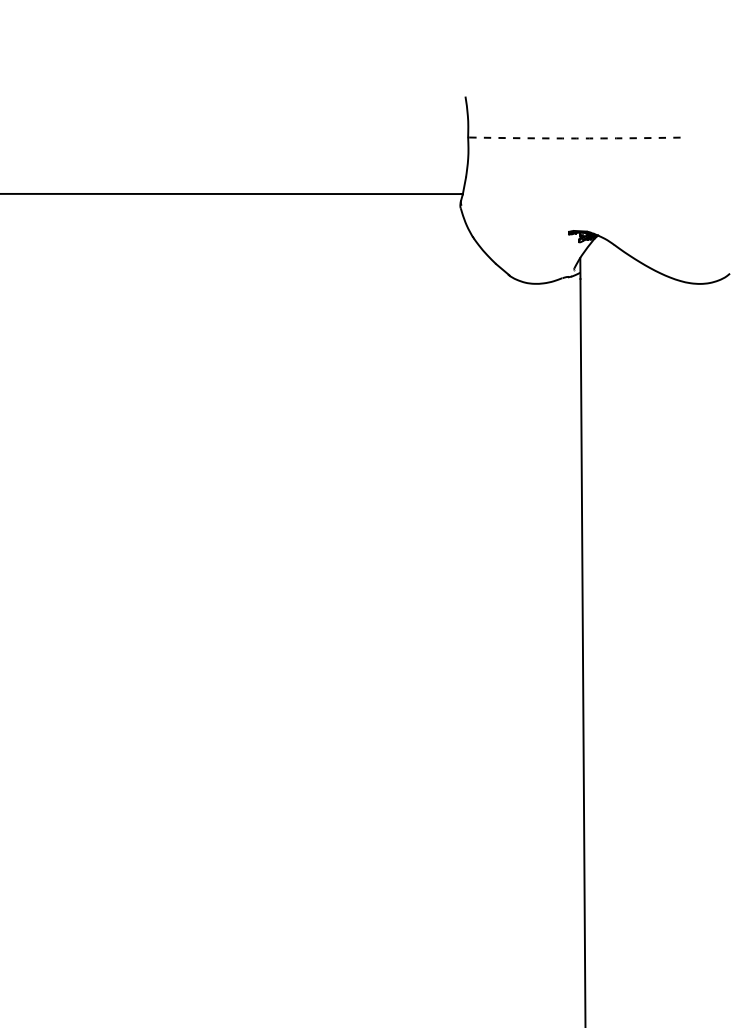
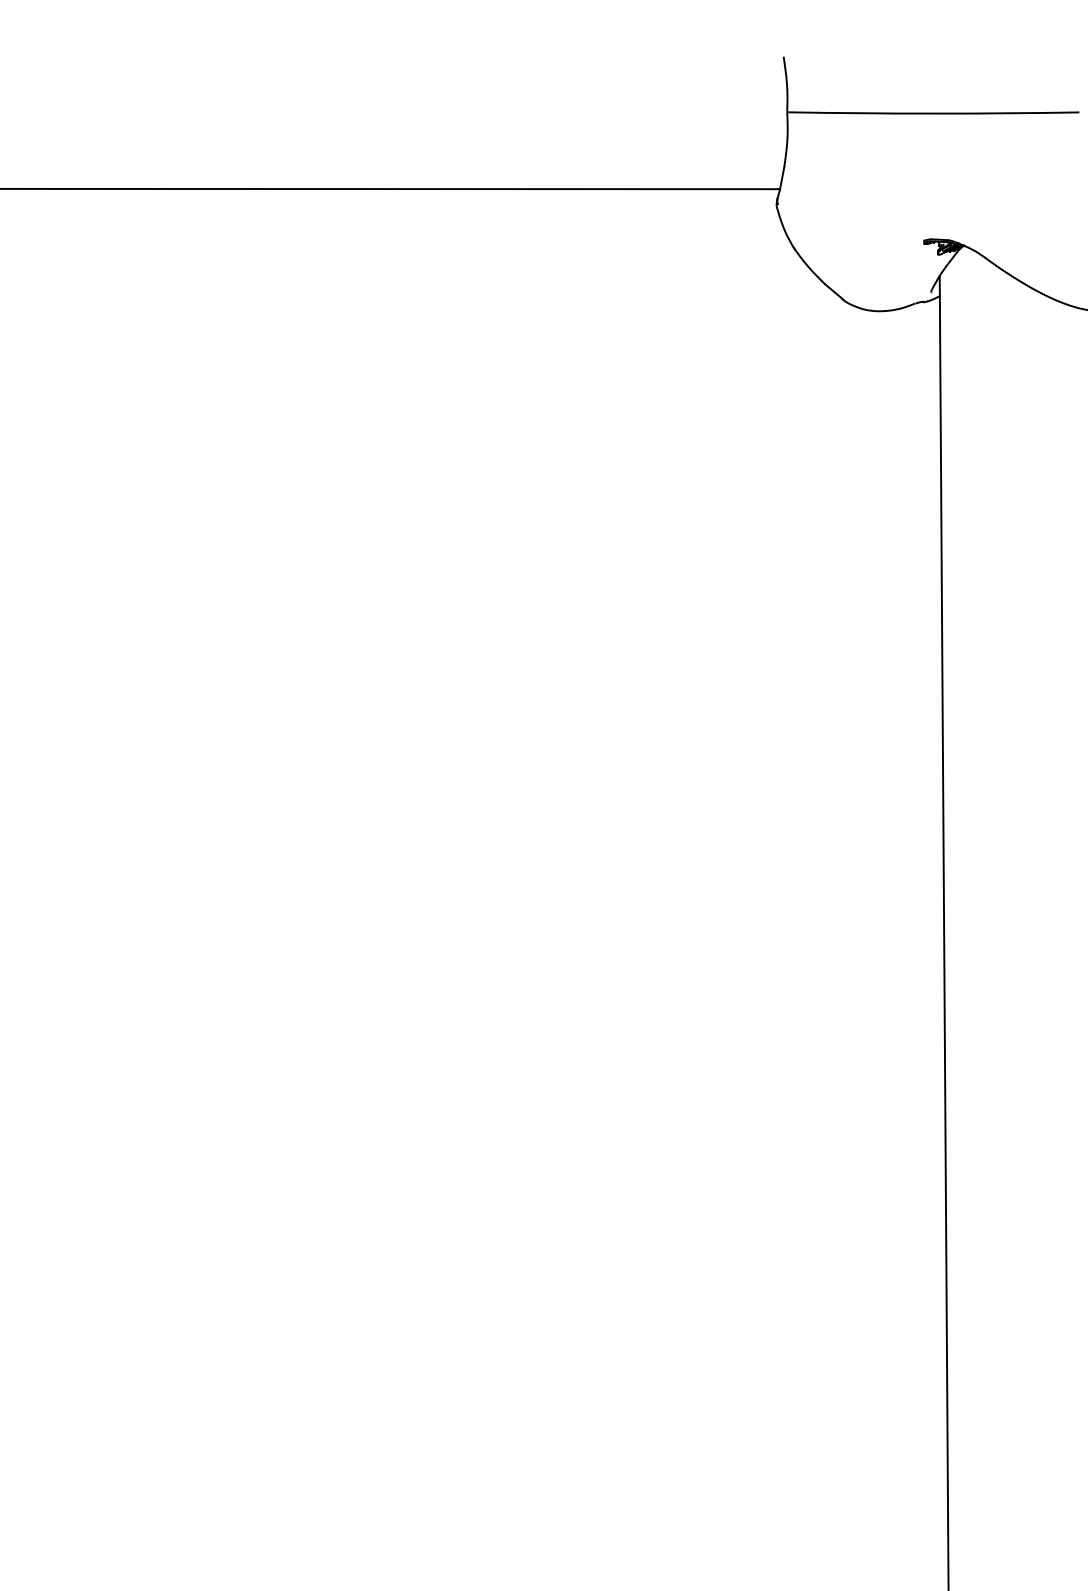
arc: (576, 138) -> (934, 113), dashed -> solid

